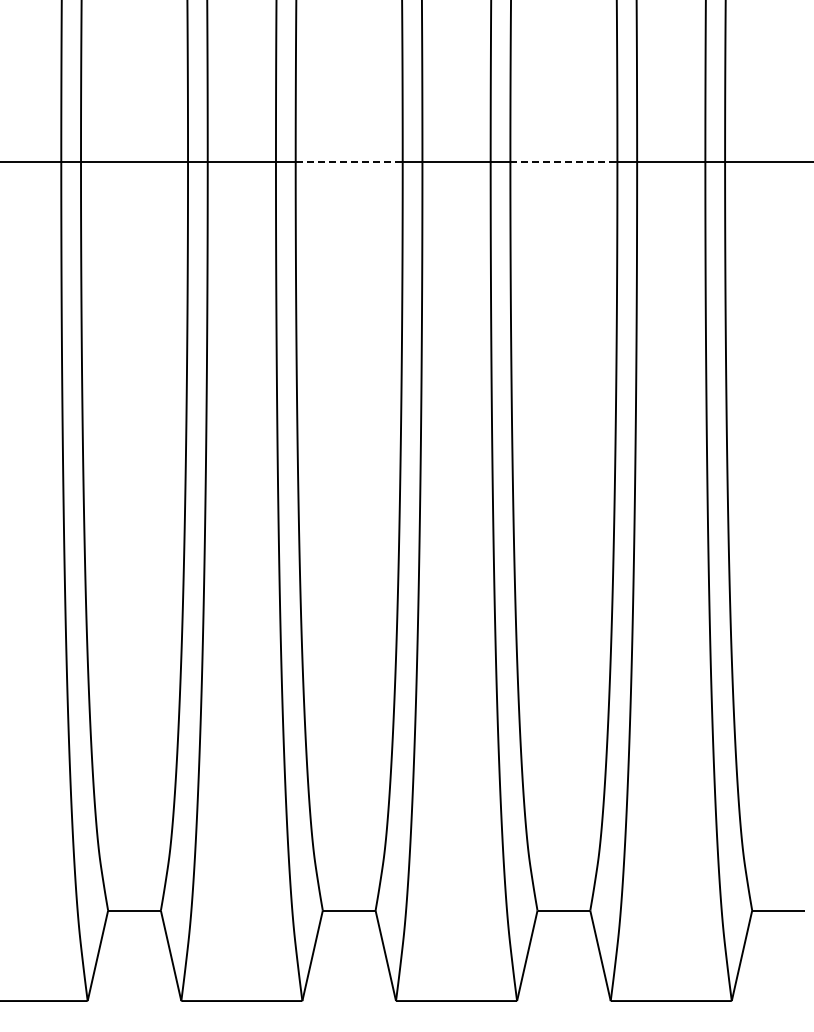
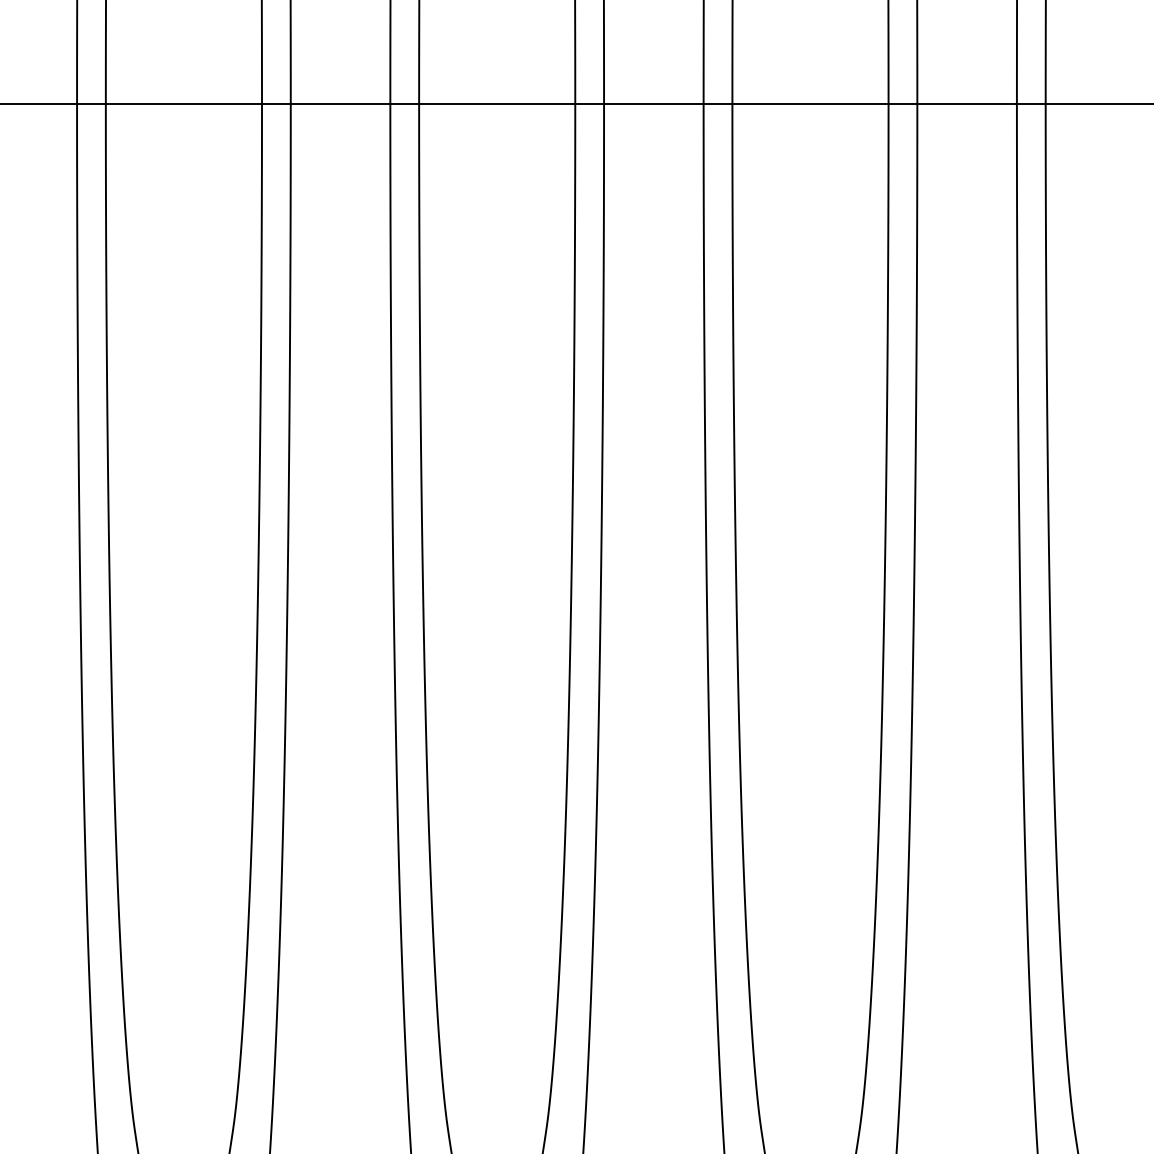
line: (349, 162) -> (497, 104), dashed -> solid
line: (563, 162) -> (809, 104), dashed -> solid

